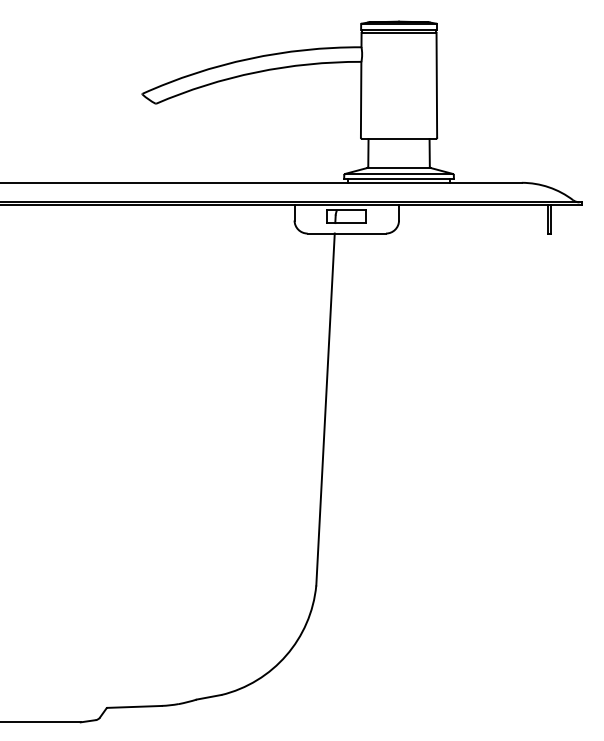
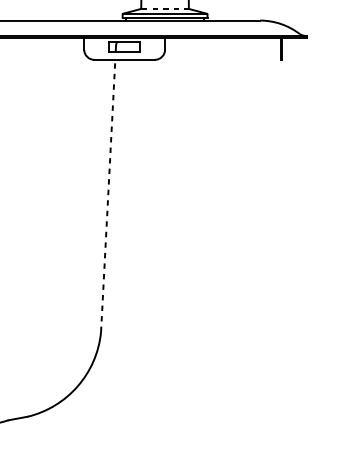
line: (399, 168) -> (165, 9), solid -> dashed
line: (325, 408) -> (108, 195), solid -> dashed

